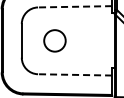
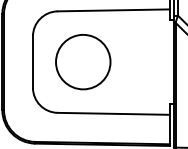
line: (75, 6) -> (114, 9), dashed -> solid
circle: (54, 40) -> (82, 61), size x1.67
line: (75, 74) -> (114, 113), dashed -> solid

